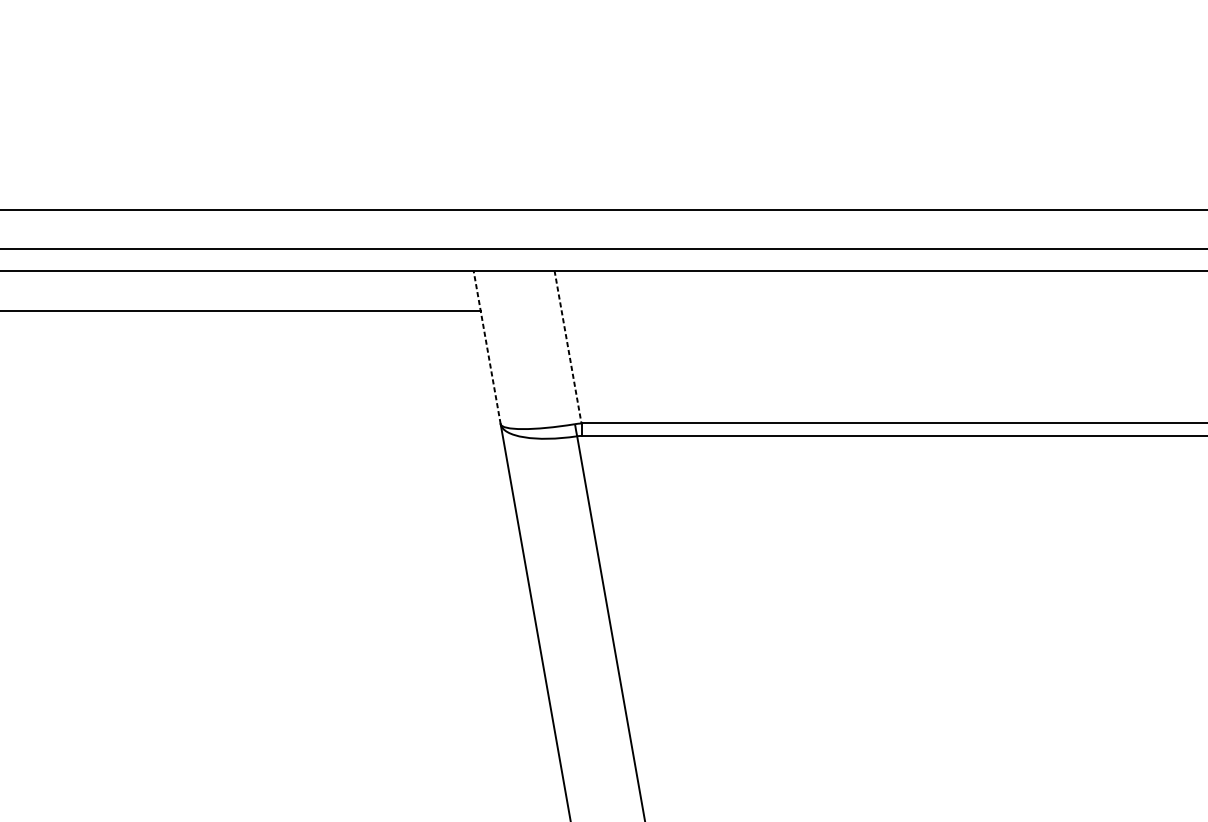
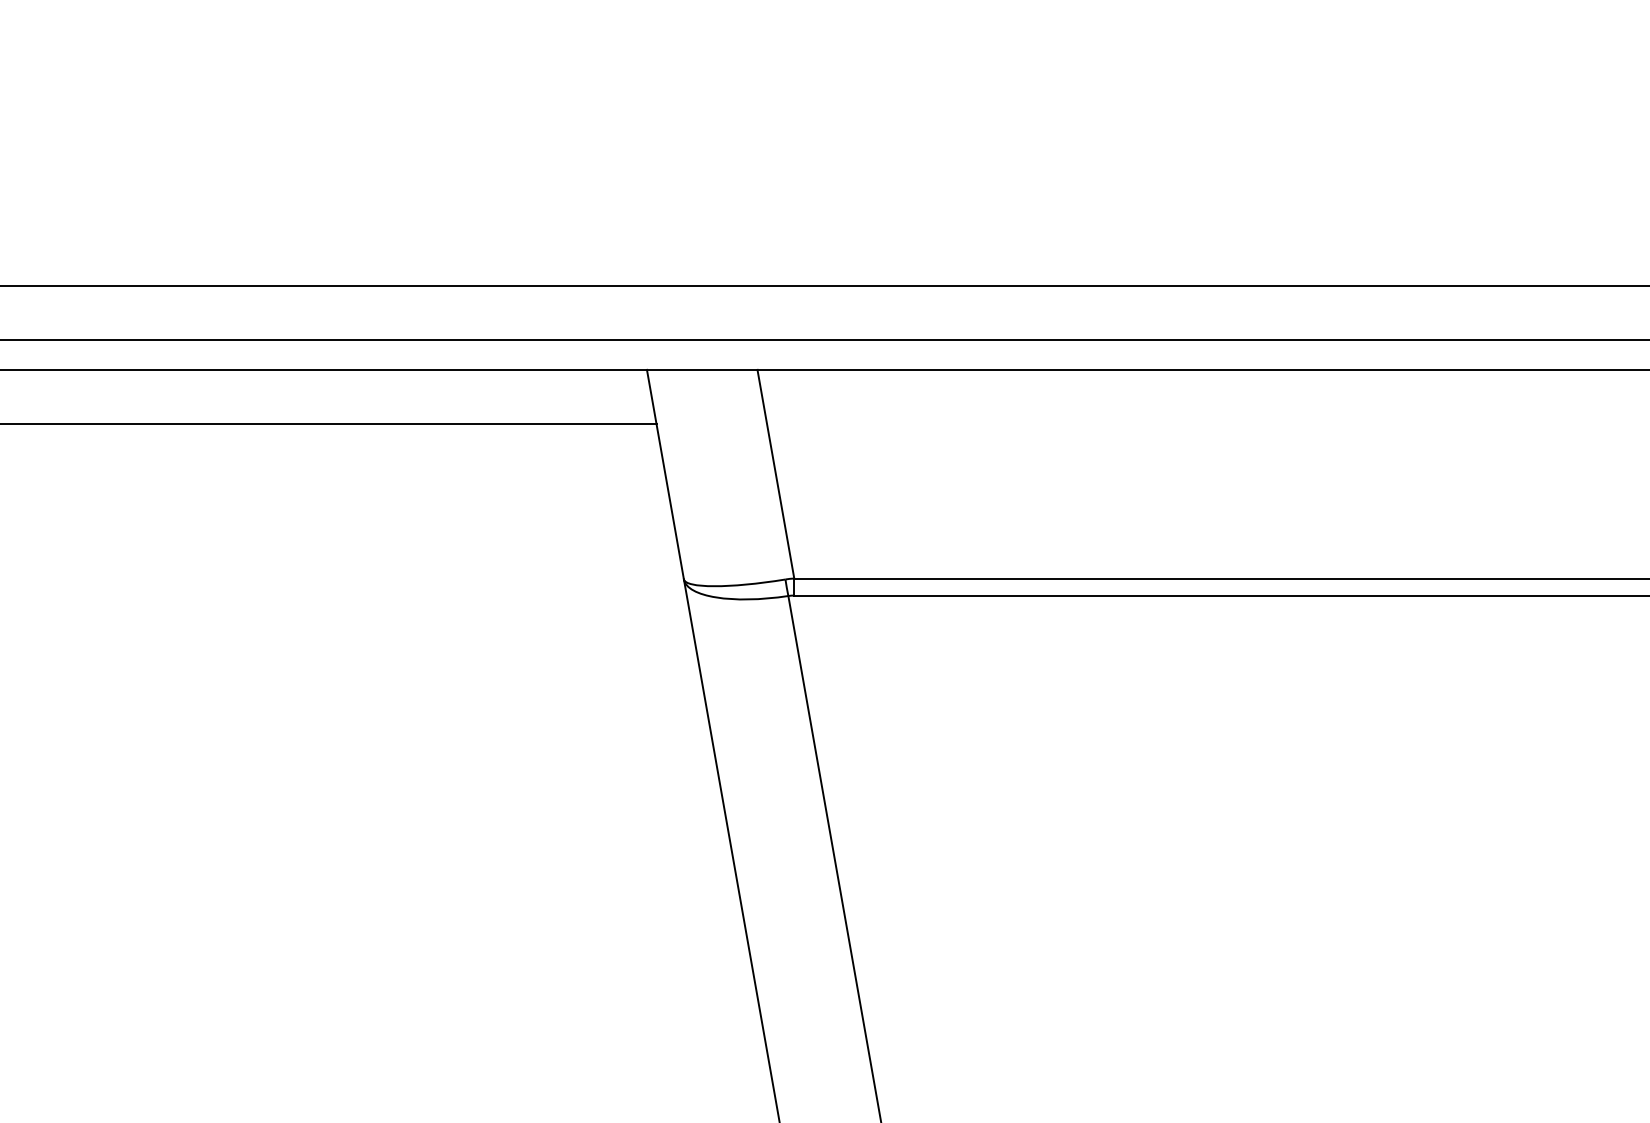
line: (487, 347) -> (665, 474), dashed -> solid
line: (567, 347) -> (775, 474), dashed -> solid

